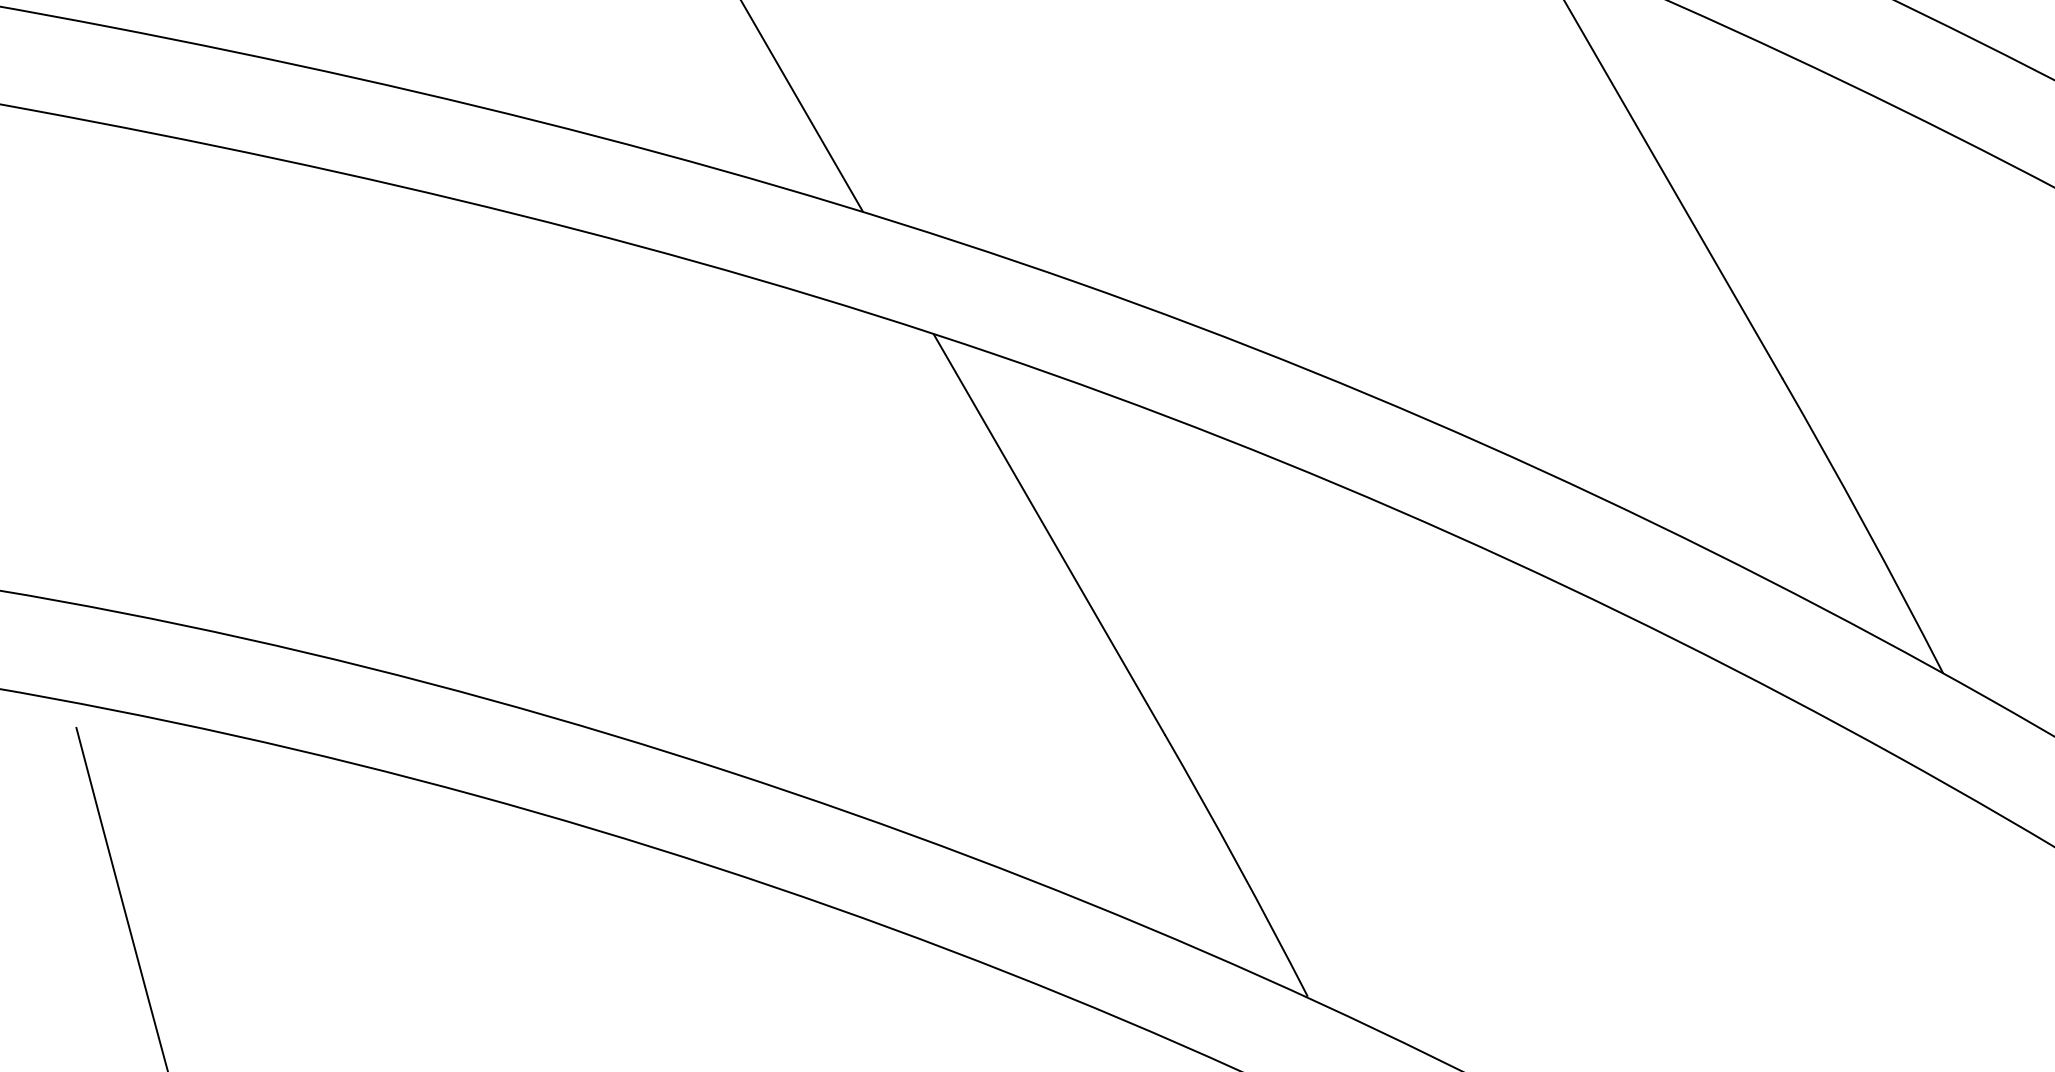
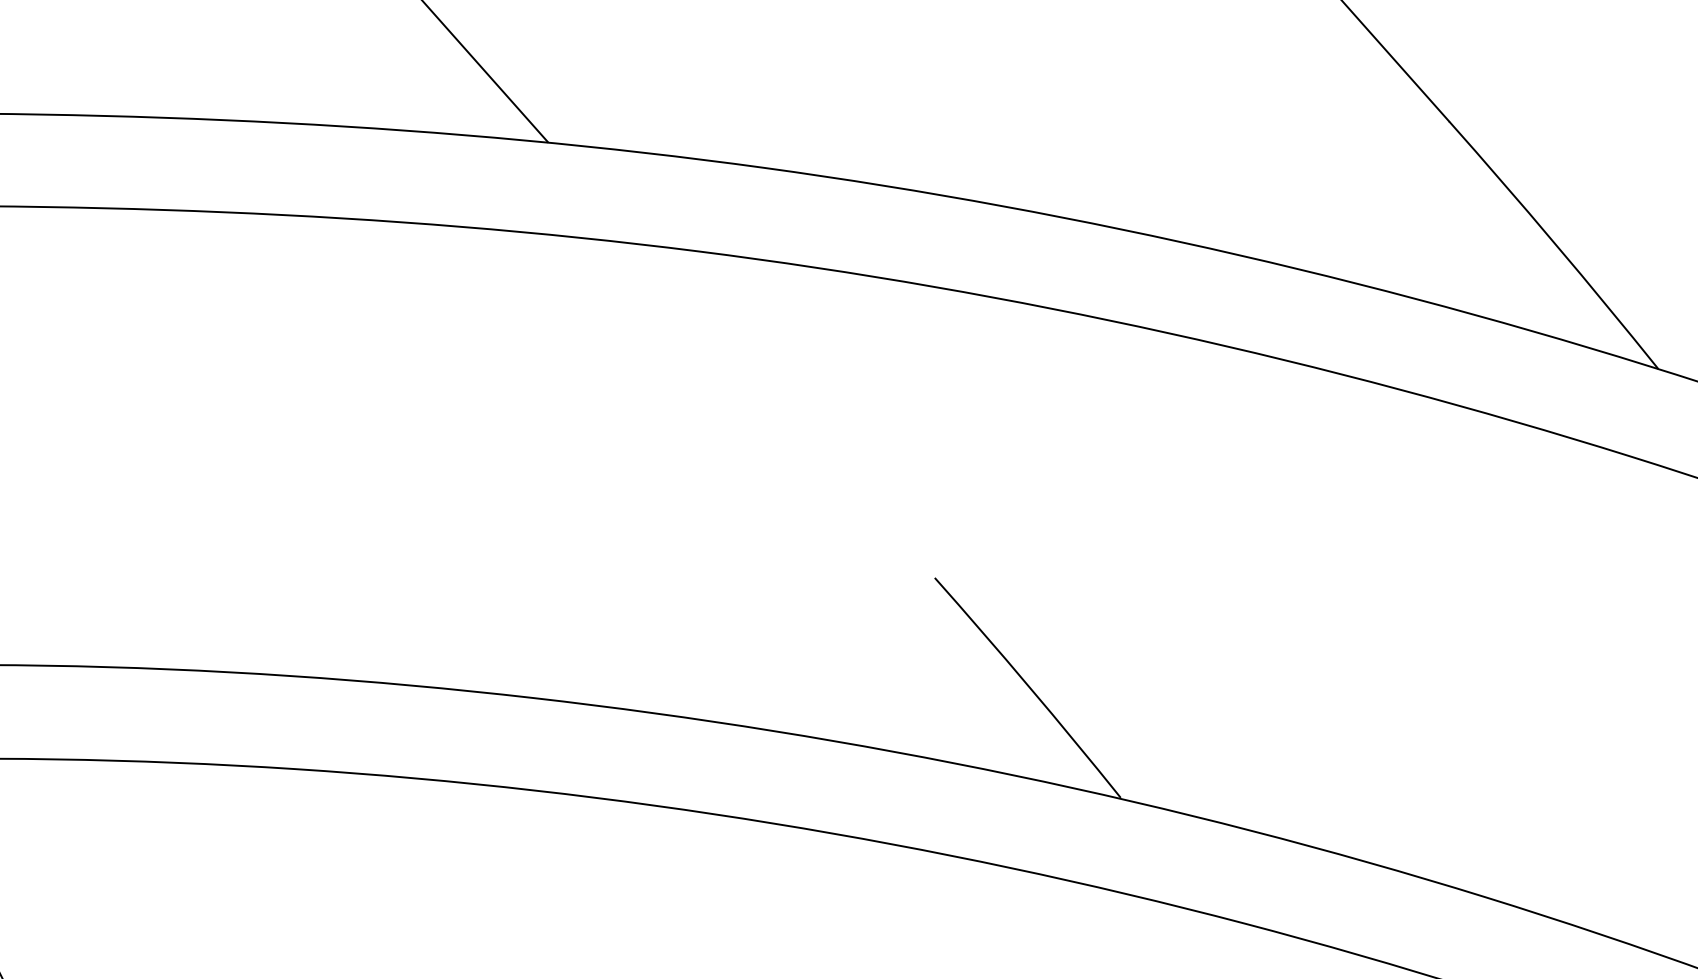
line: (1048, 534) -> (786, 411), removed

